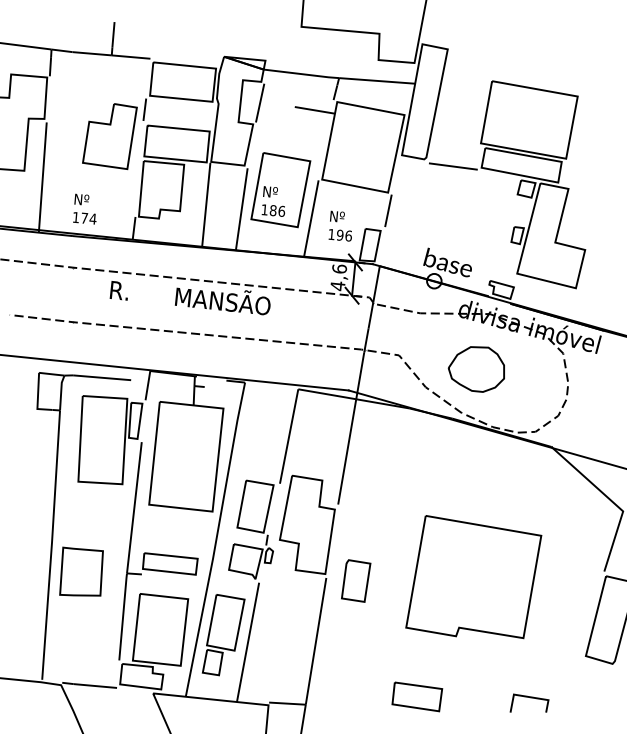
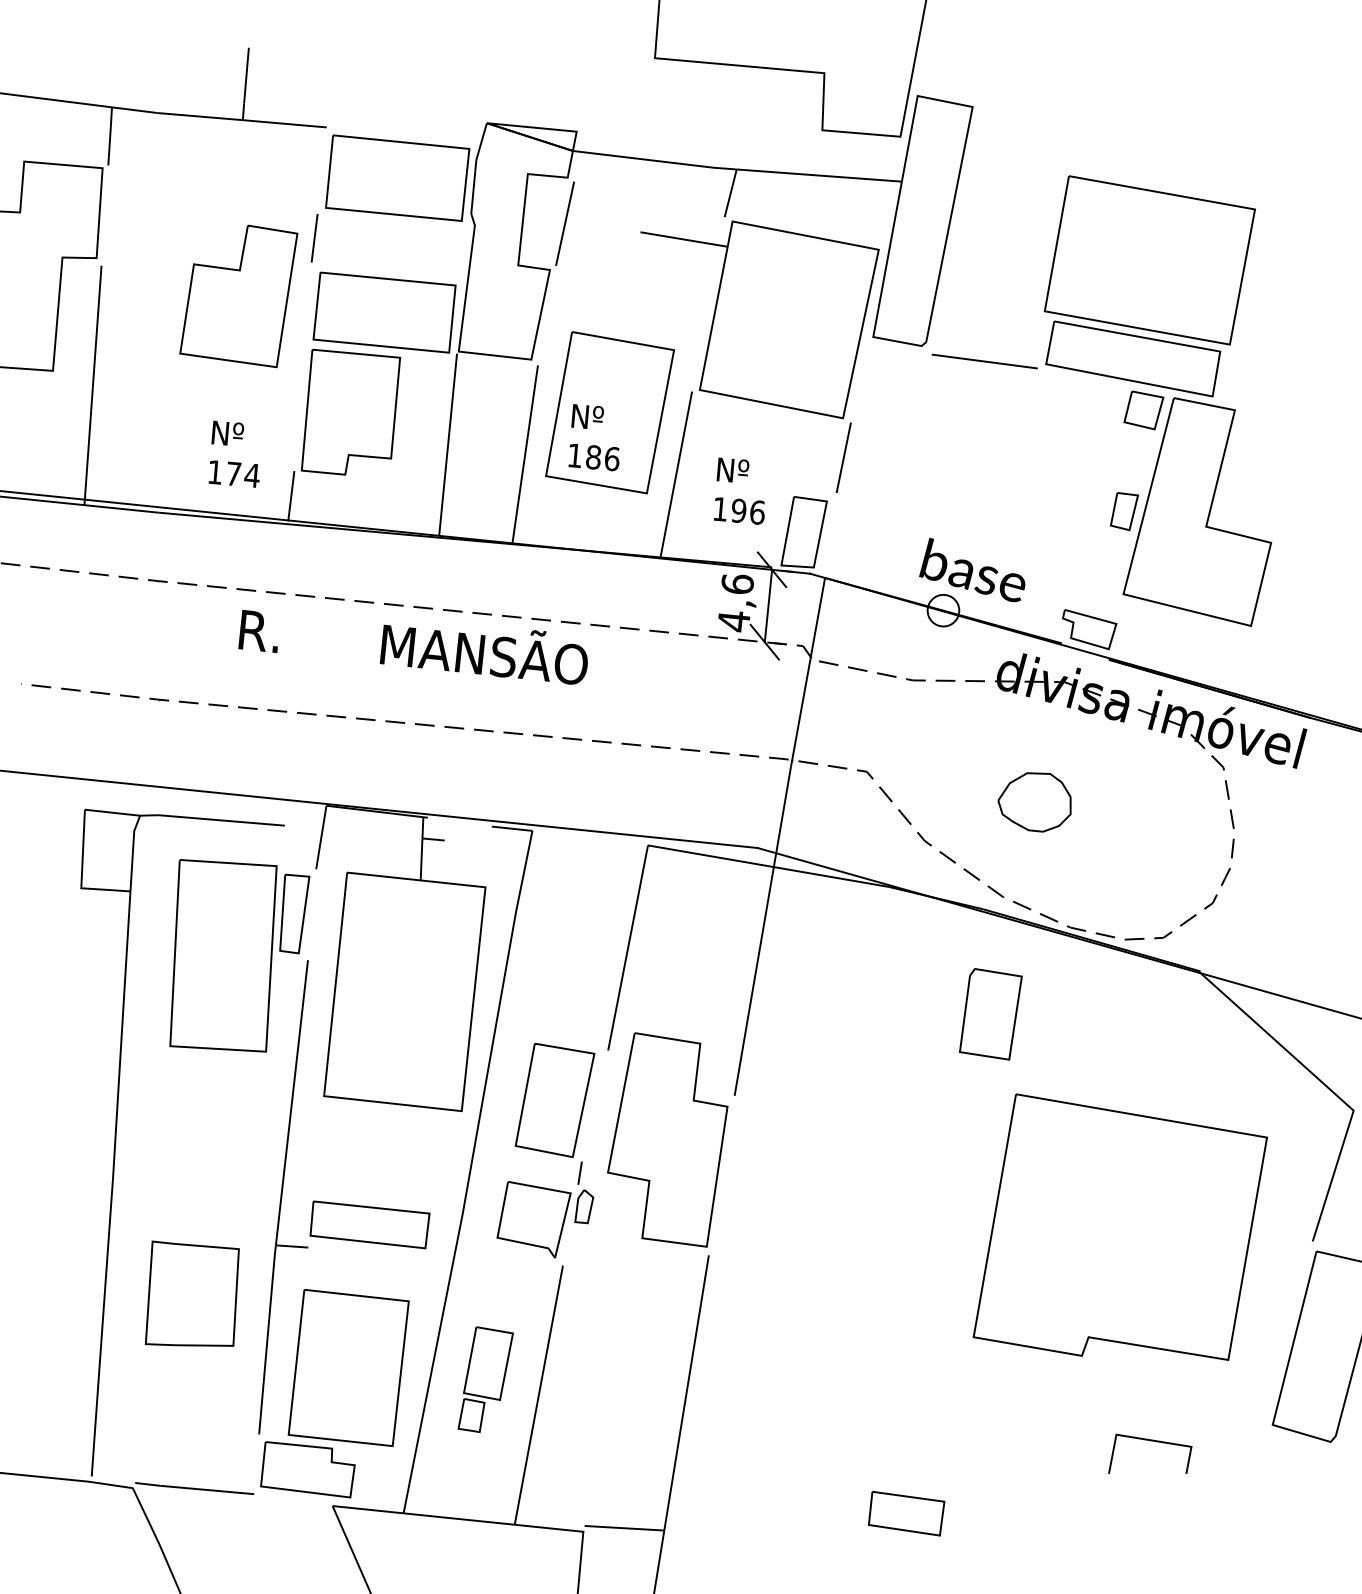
text: (84, 208) -> (233, 452), moved
part: (475, 369) -> (1032, 802), size x0.6
part: (81, 571) -> (192, 1293), moved
part: (473, 577) -> (1119, 1228), moved
part: (356, 580) -> (991, 1013), moved
part: (223, 635) -> (485, 1380), size x0.6
part: (417, 696) -> (906, 1512), size x0.7
line: (530, 698) -> (1152, 1443), moved

